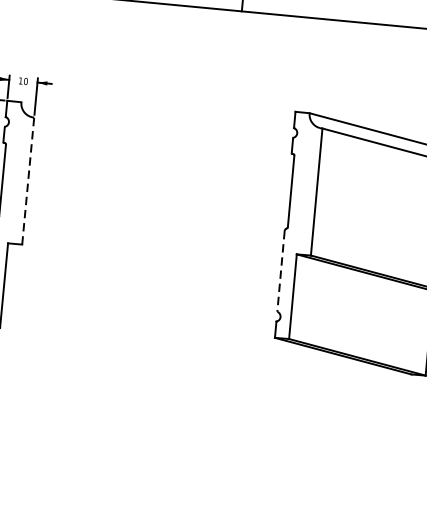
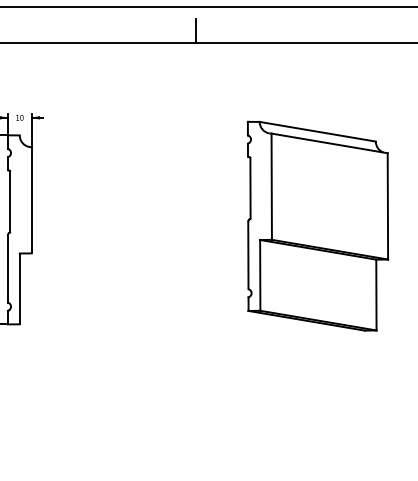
line: (28, 180) -> (31, 199), dashed -> solid
line: (281, 271) -> (248, 255), dashed -> solid

